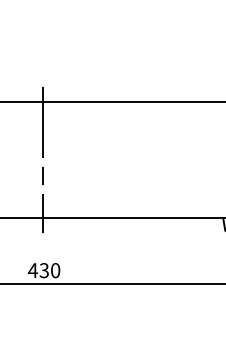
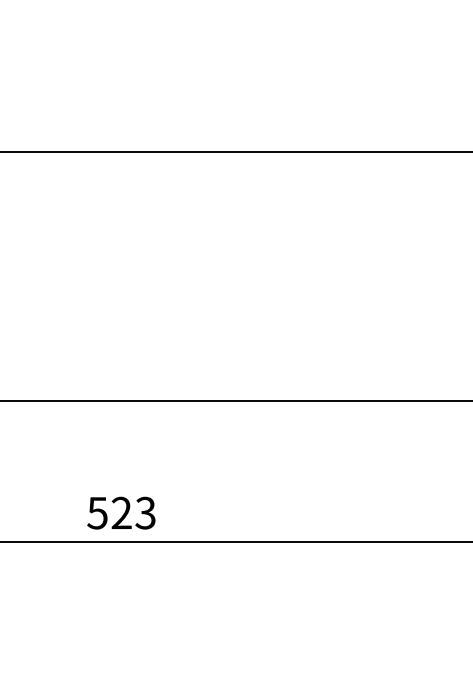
line: (42, 159) -> (117, 275), removed
text: (44, 270) -> (122, 512), 430 -> 523

